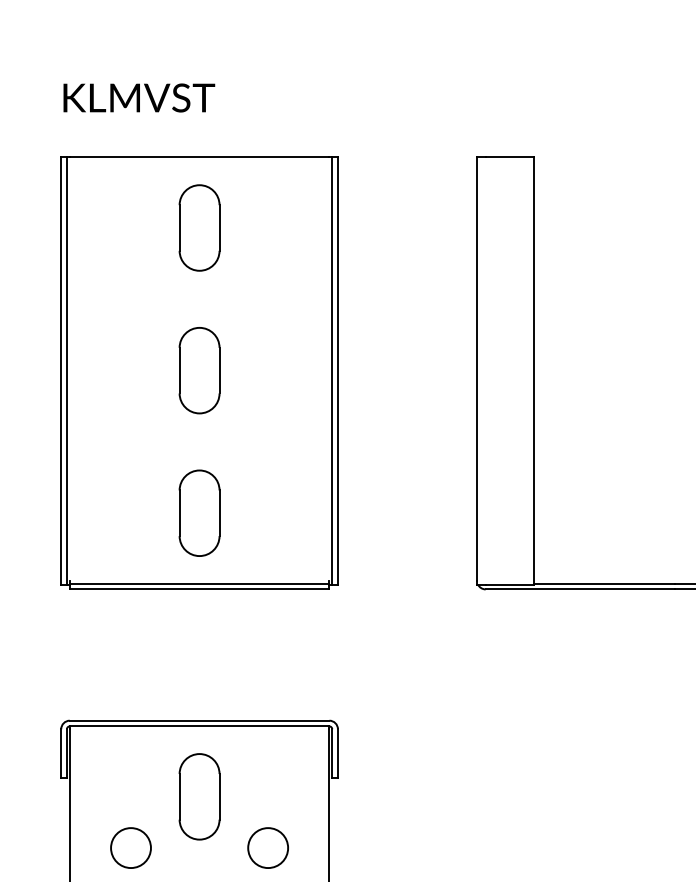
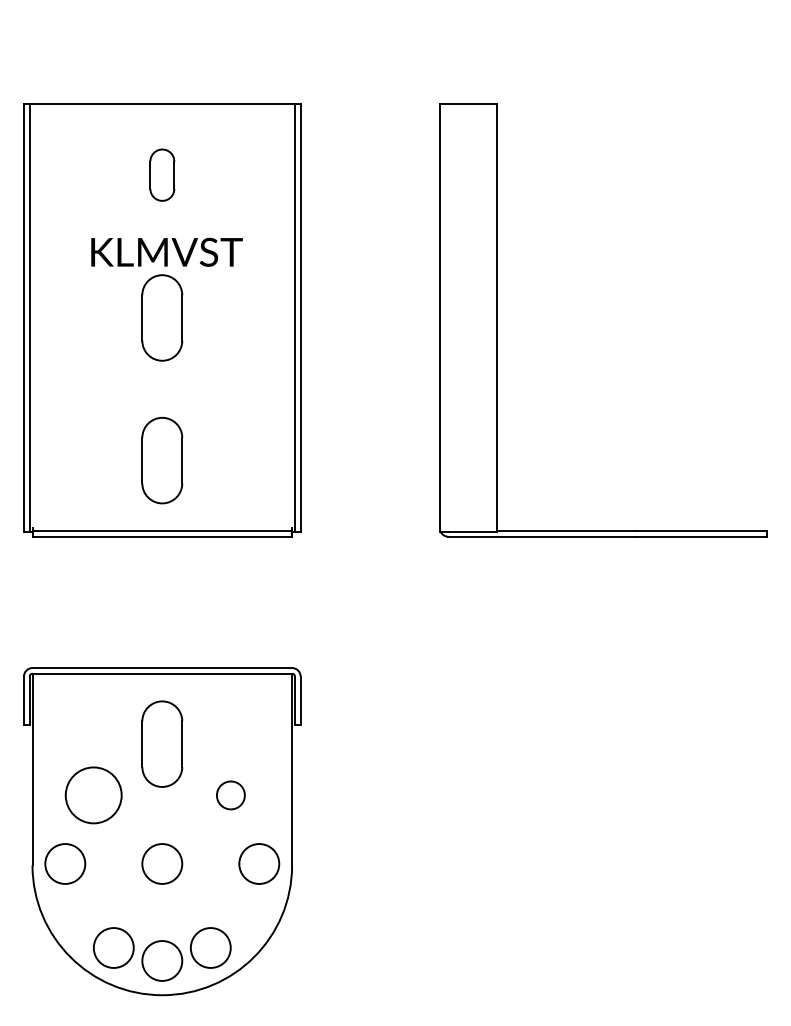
text: (138, 97) -> (166, 251), moved
part: (199, 227) -> (162, 174), size x0.6
circle: (130, 848) -> (93, 795), size x1.4
circle: (267, 848) -> (230, 795), size x0.7

